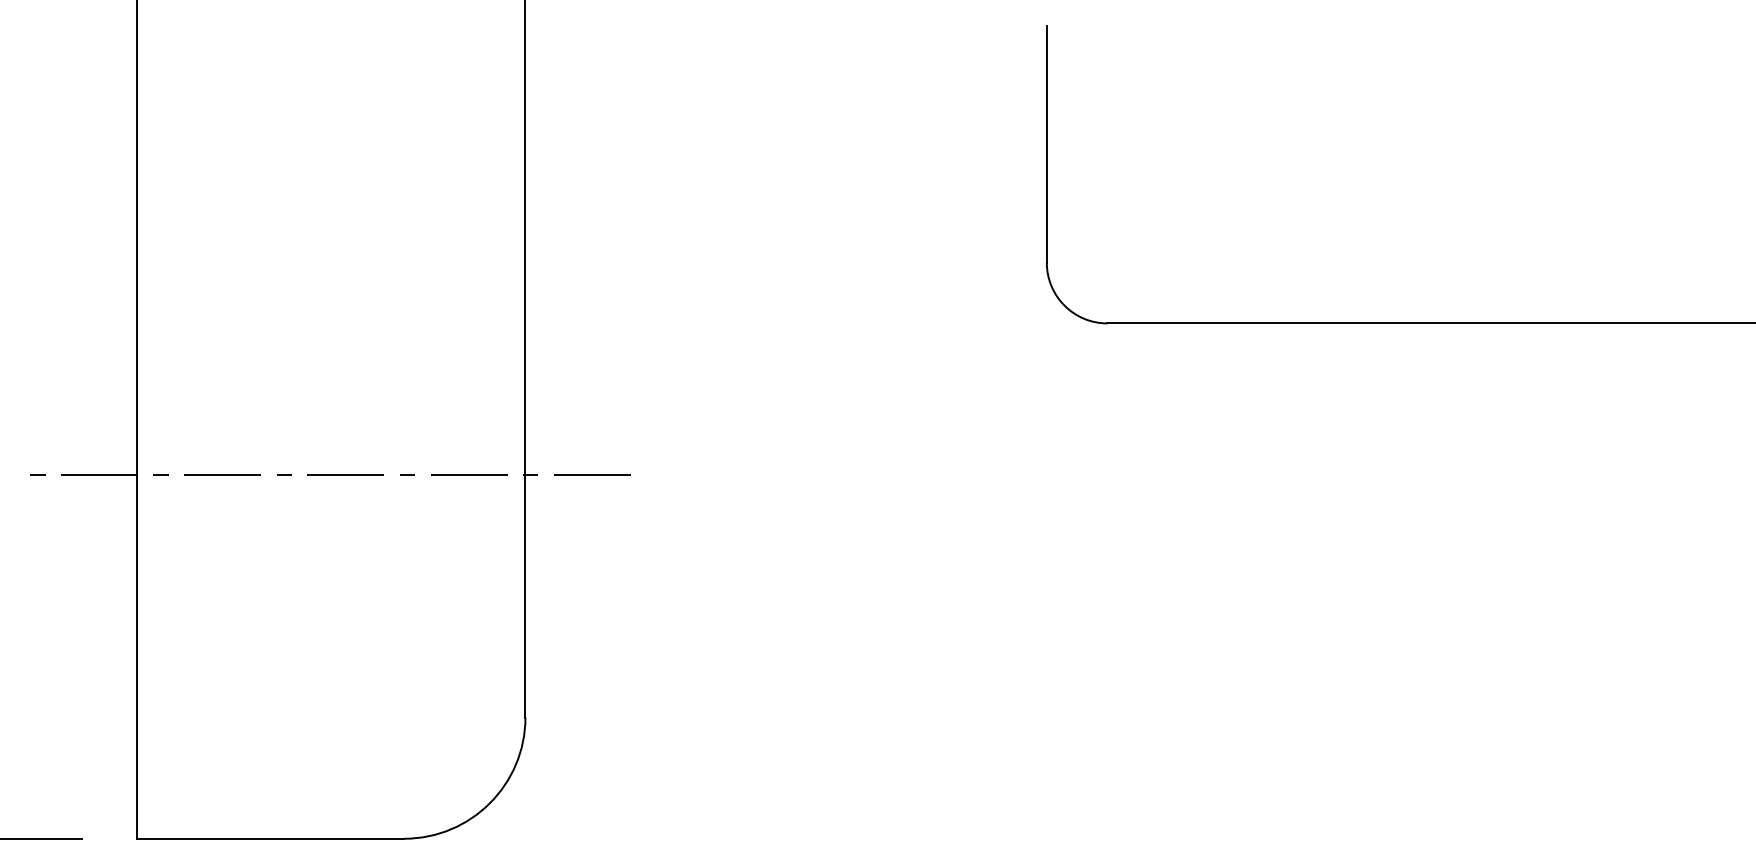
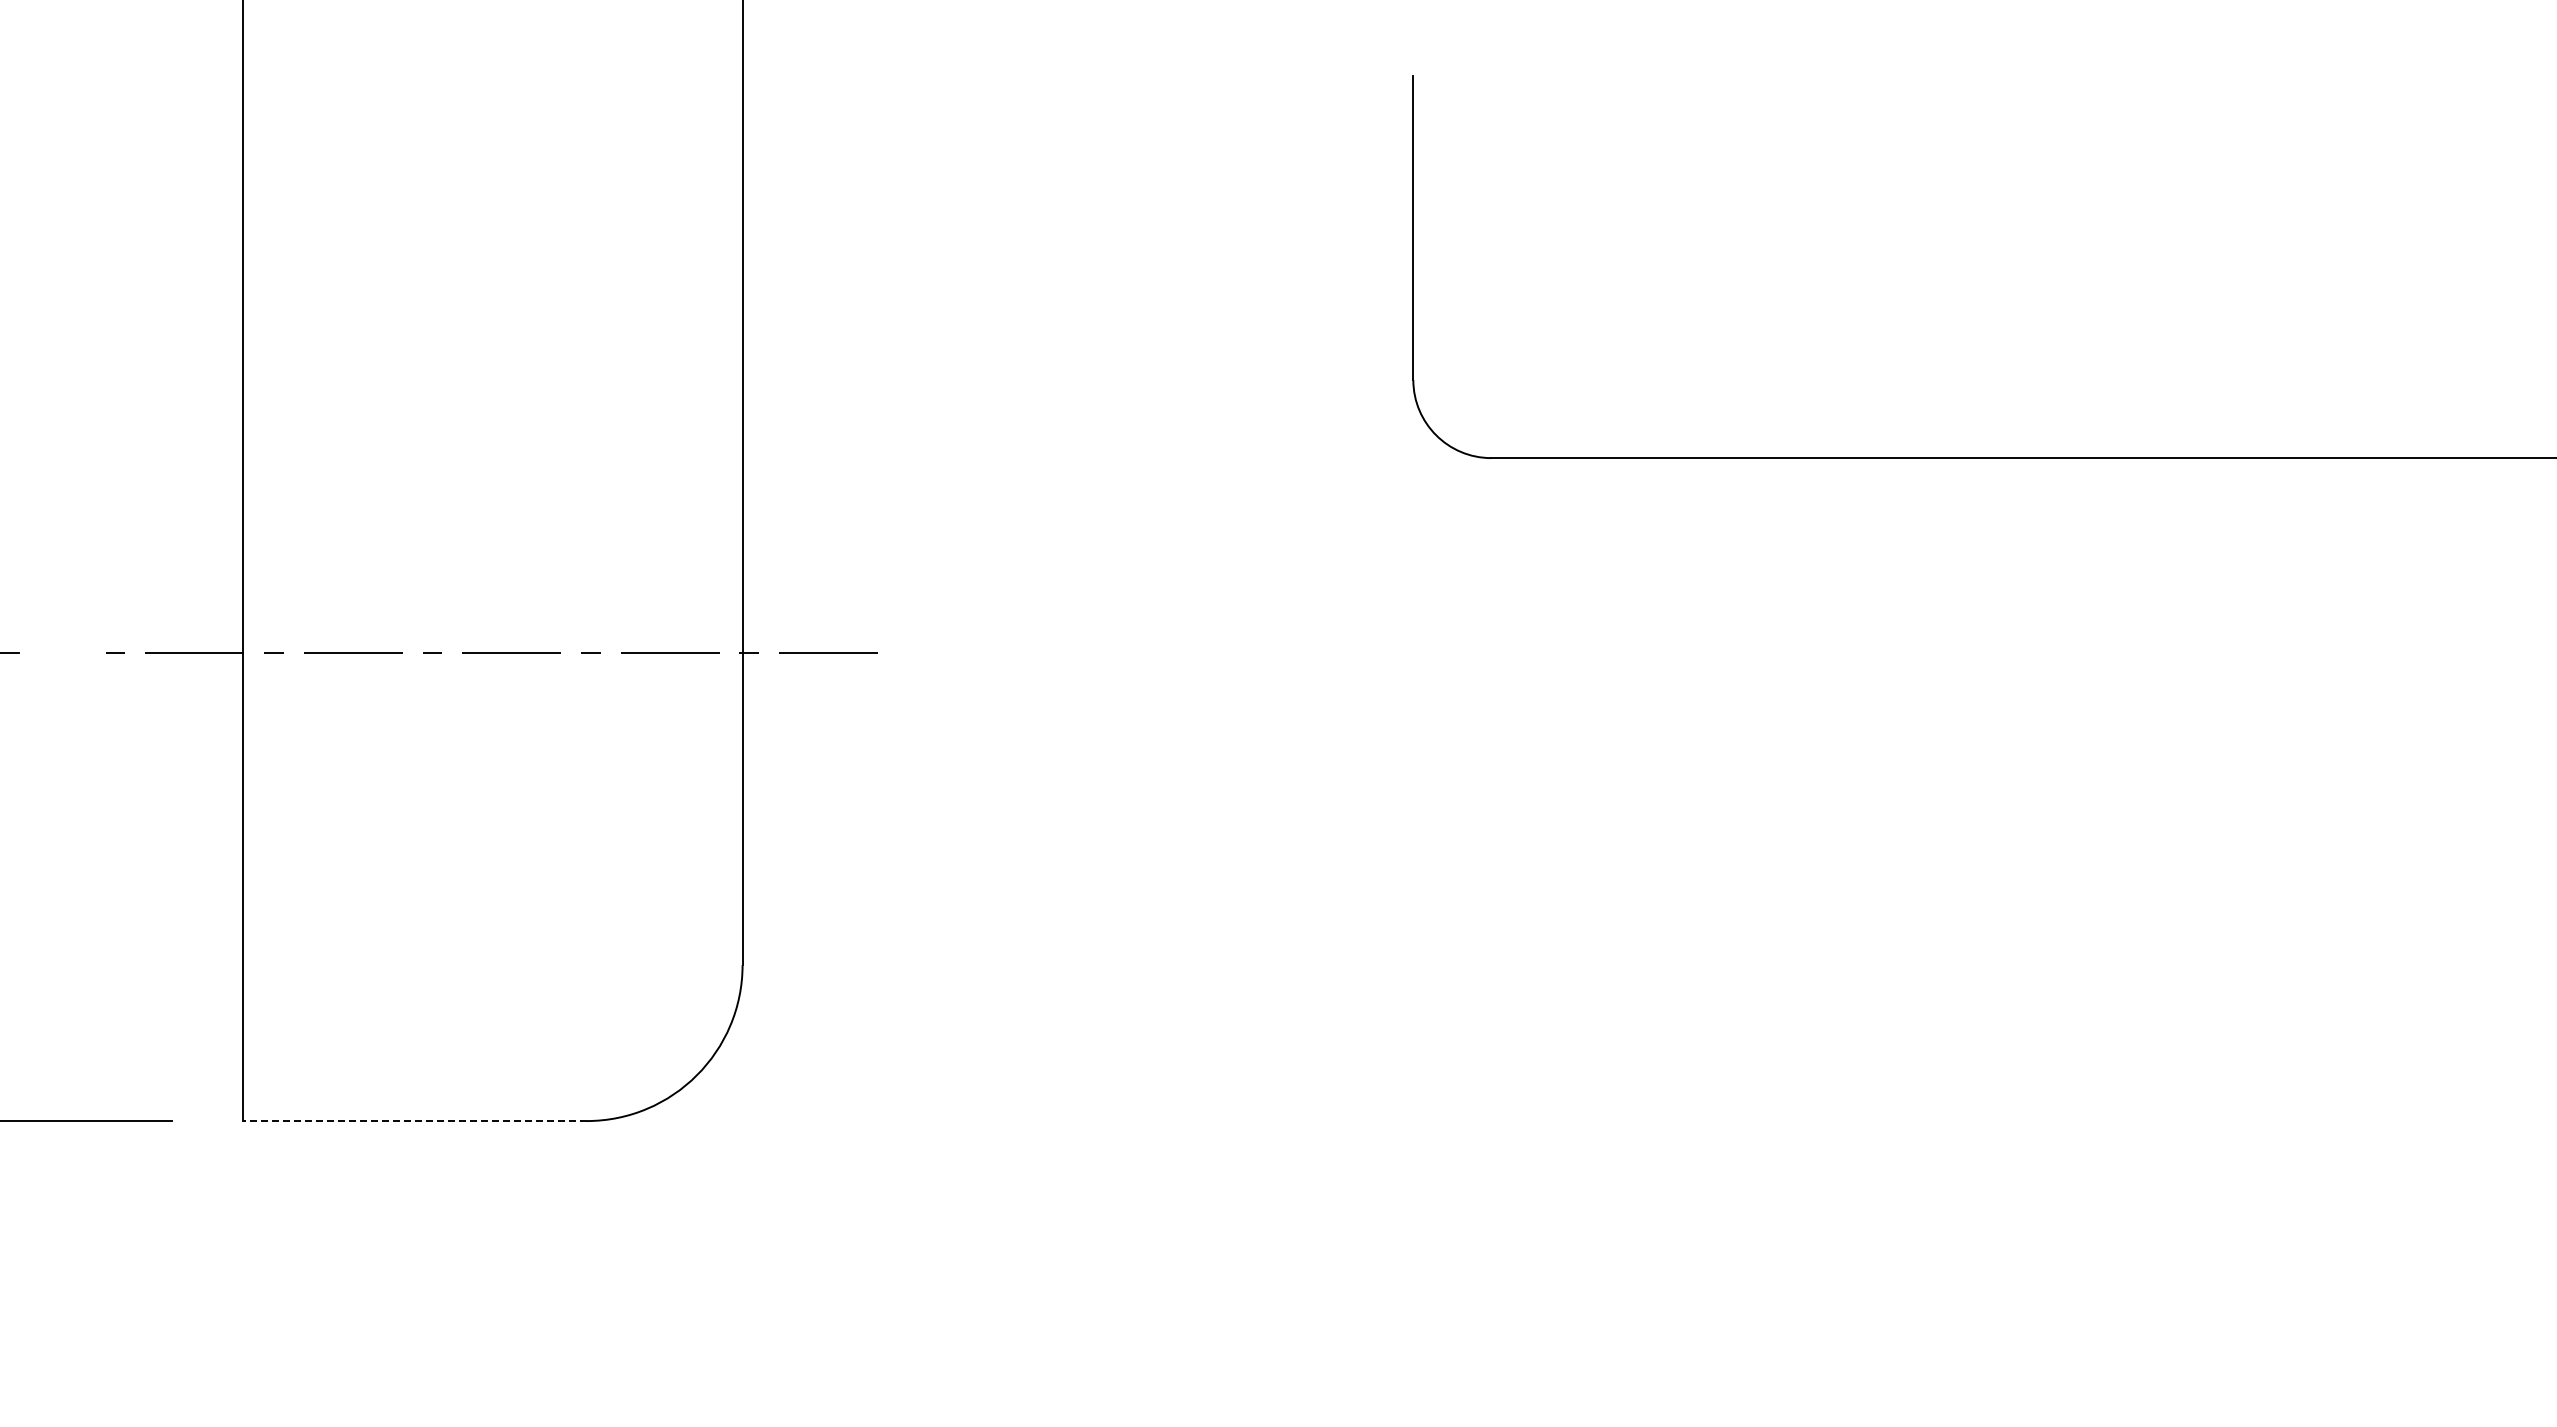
line: (271, 839) -> (415, 1121), solid -> dashed

